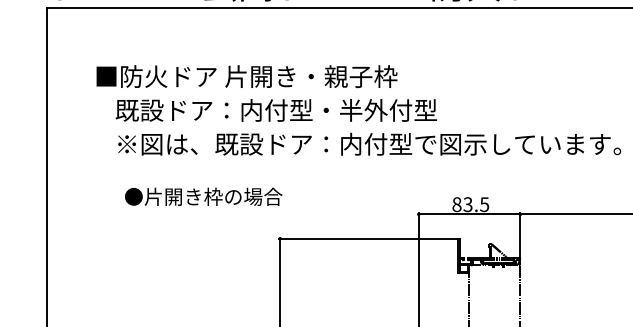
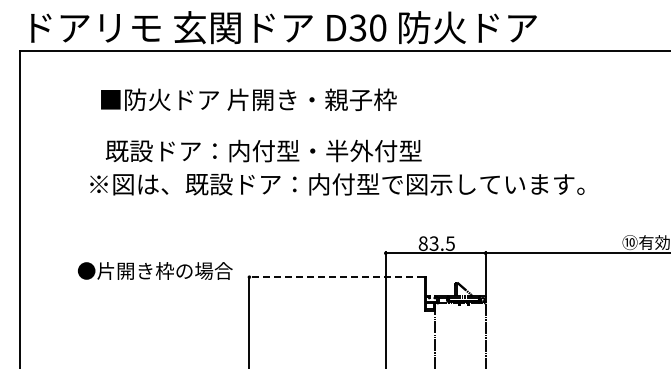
text: (246, 76) -> (248, 99), moved
text: (276, 109) -> (263, 150), moved
text: (203, 196) -> (155, 270), moved
line: (367, 239) -> (335, 277), solid -> dashed

